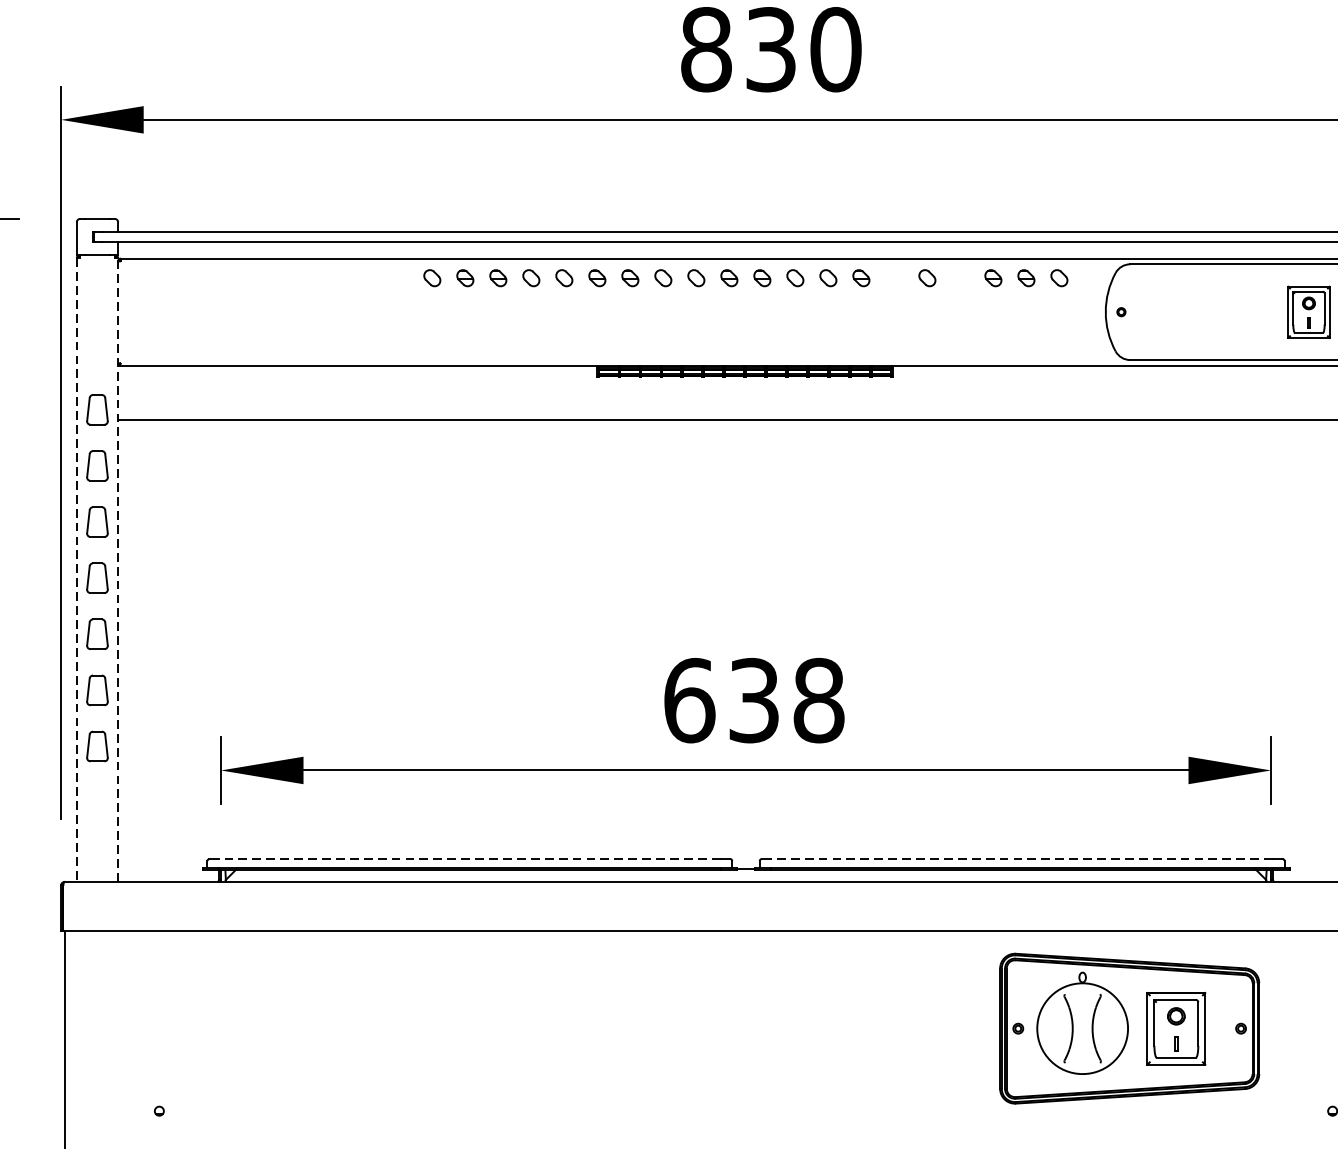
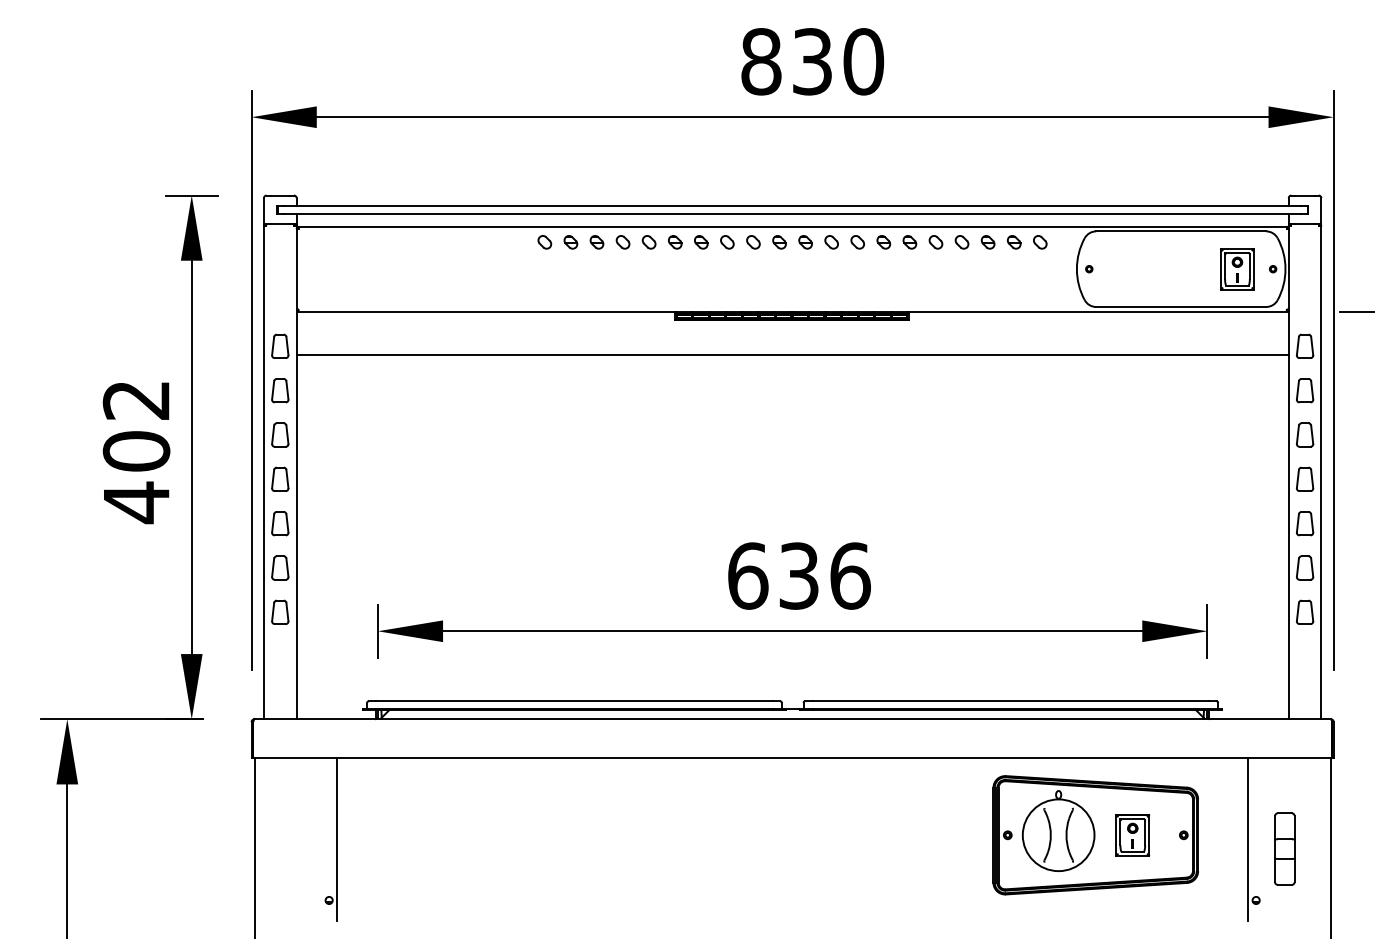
part: (893, 278) -> (909, 242), added
part: (959, 278) -> (961, 242), added
line: (118, 569) -> (296, 472), dashed -> solid
line: (77, 570) -> (264, 473), dashed -> solid
text: (819, 699) -> (850, 575), 638 -> 636
line: (468, 859) -> (573, 701), dashed -> solid
line: (1021, 859) -> (1010, 701), dashed -> solid
part: (1176, 1028) -> (1132, 835), size x0.71
line: (169, 1034) -> (337, 839), added
line: (1322, 1034) -> (1248, 839), added

